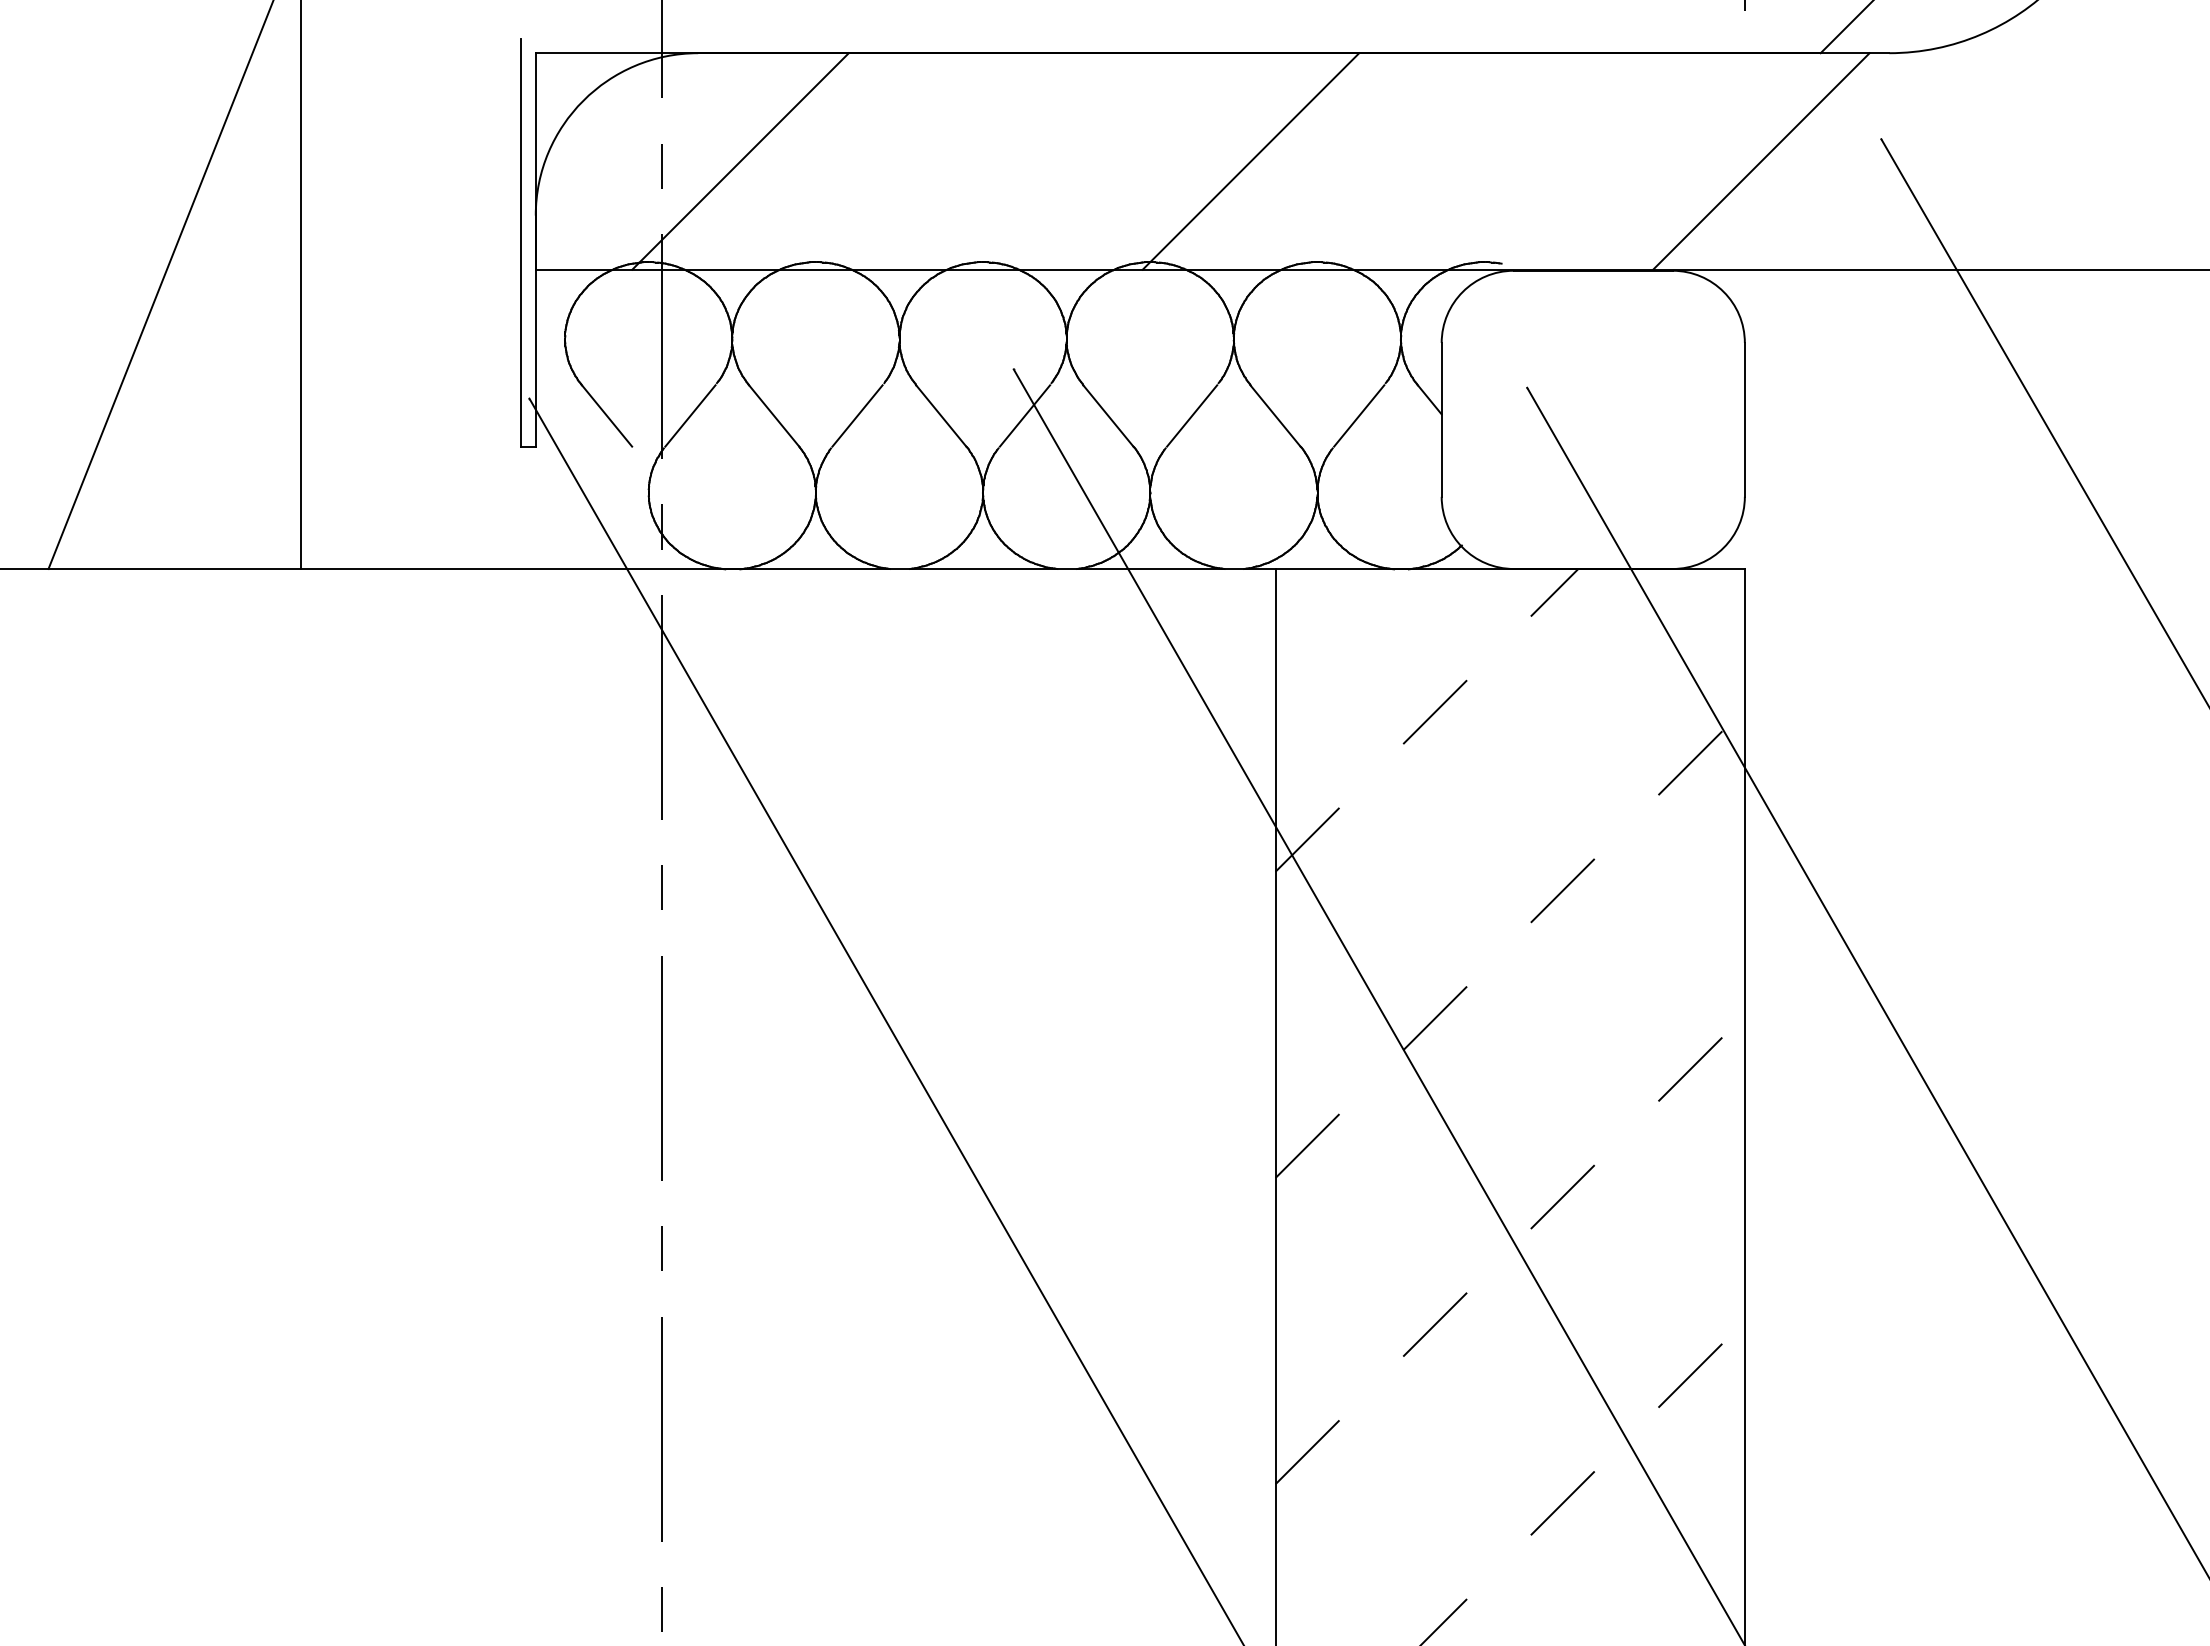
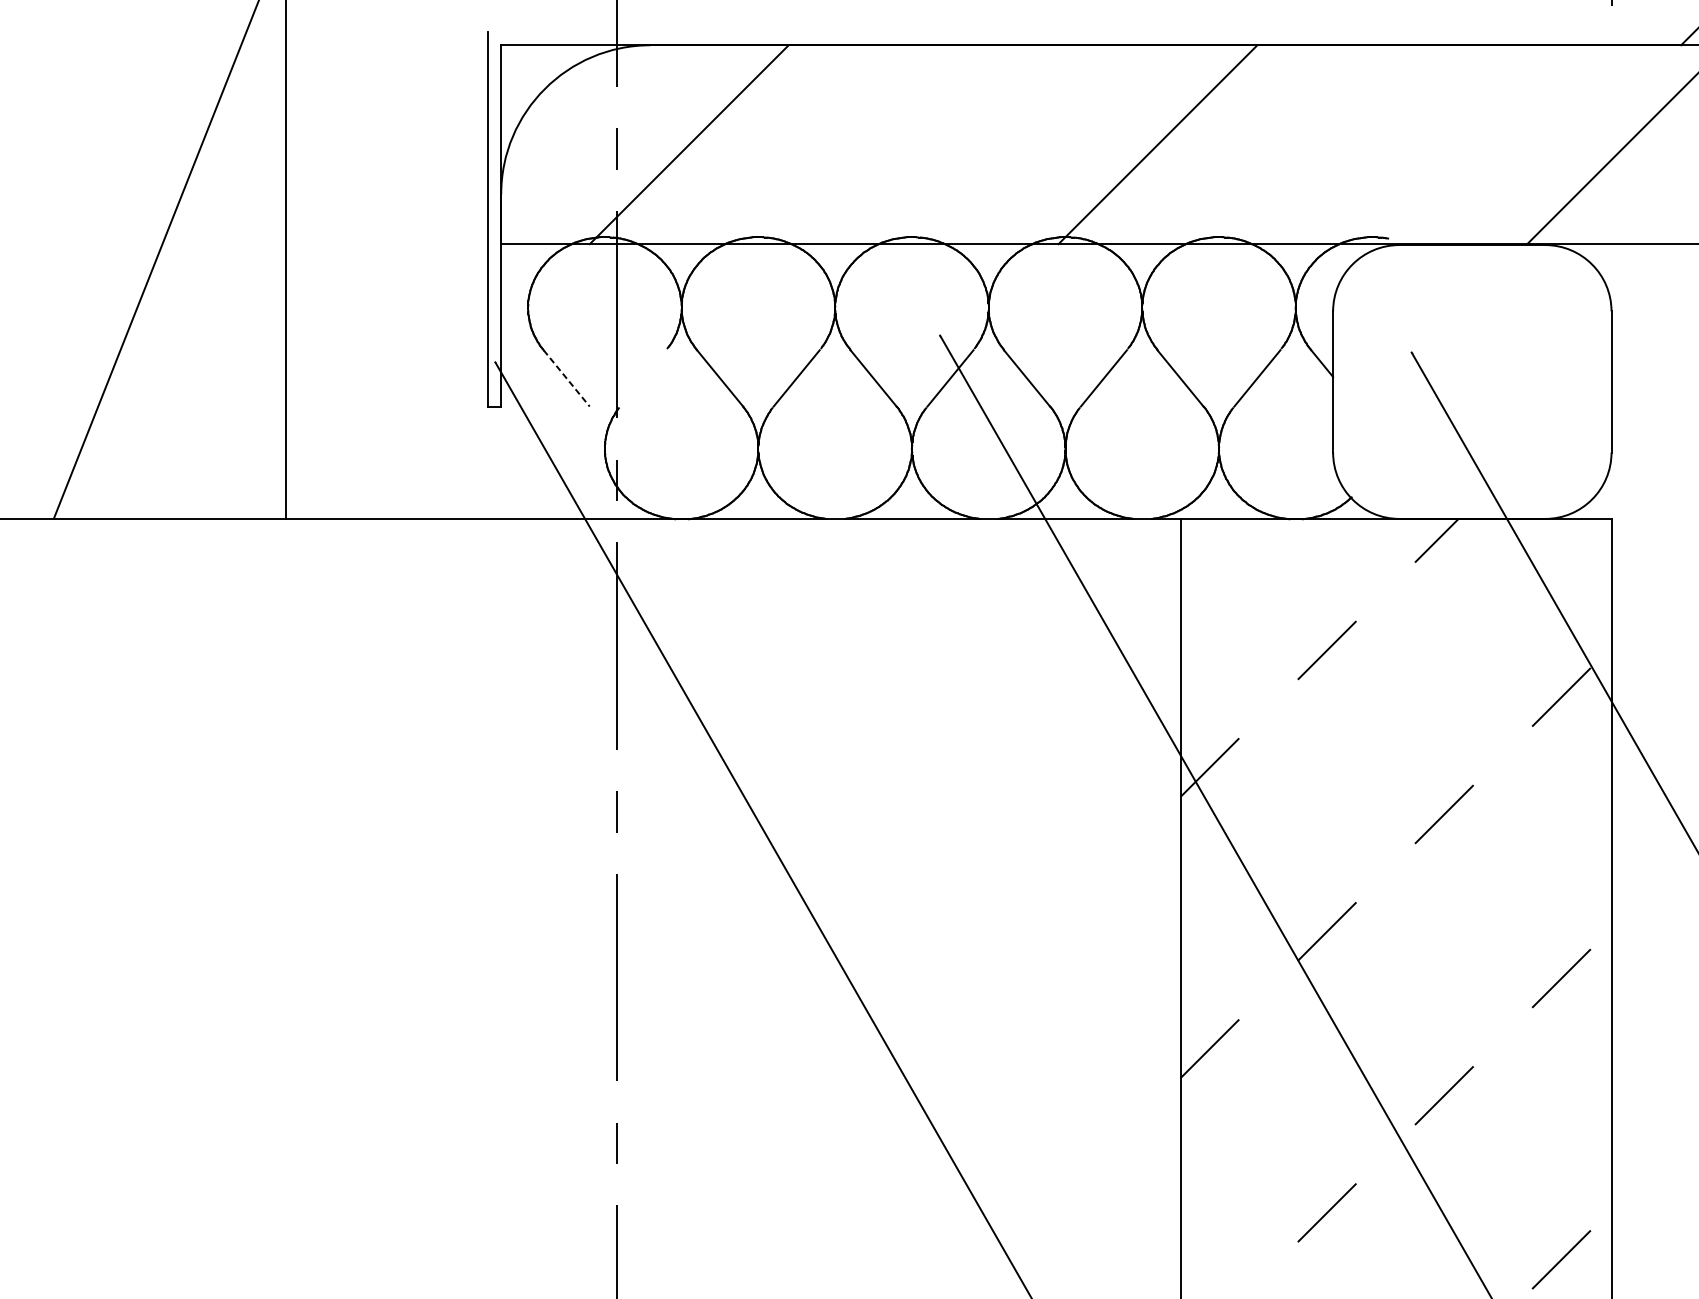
line: (607, 415) -> (567, 377), solid -> dashed
line: (690, 415) -> (643, 377), removed

